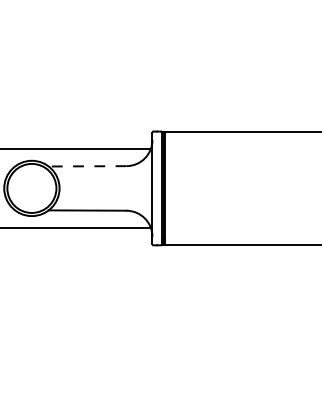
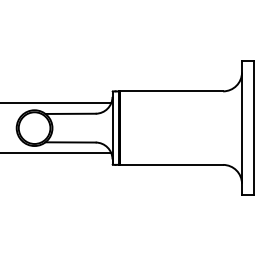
line: (87, 165) -> (70, 113), dashed -> solid

